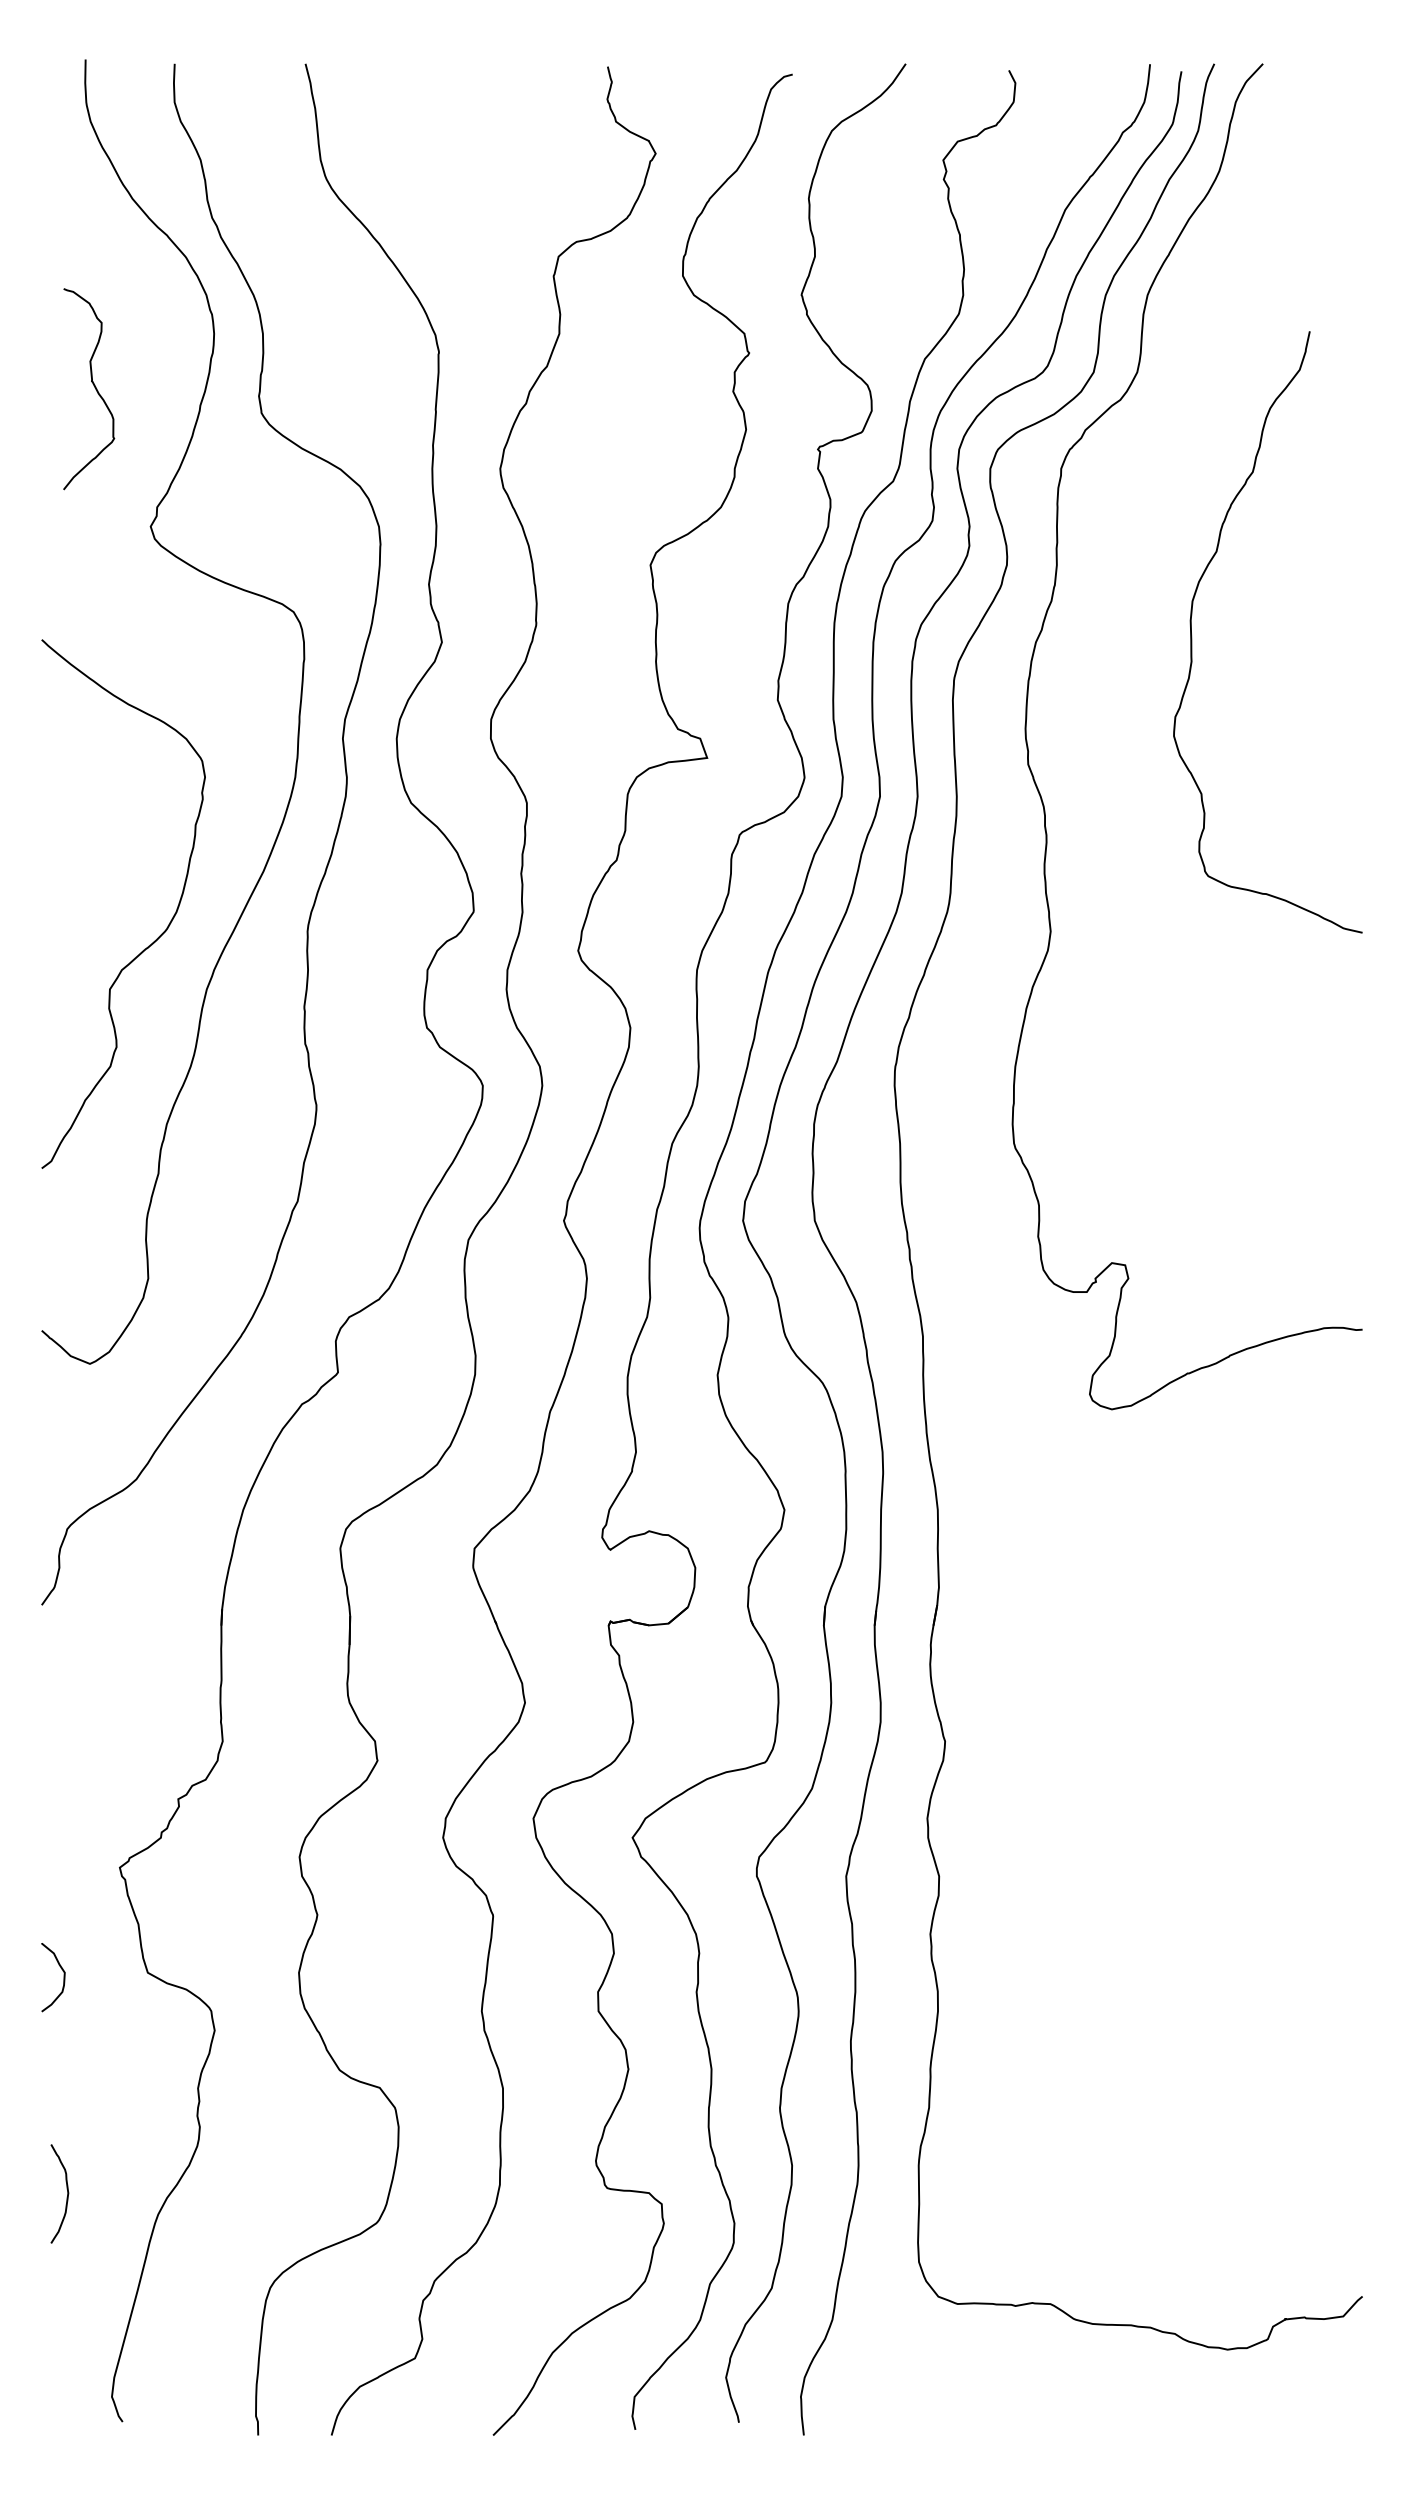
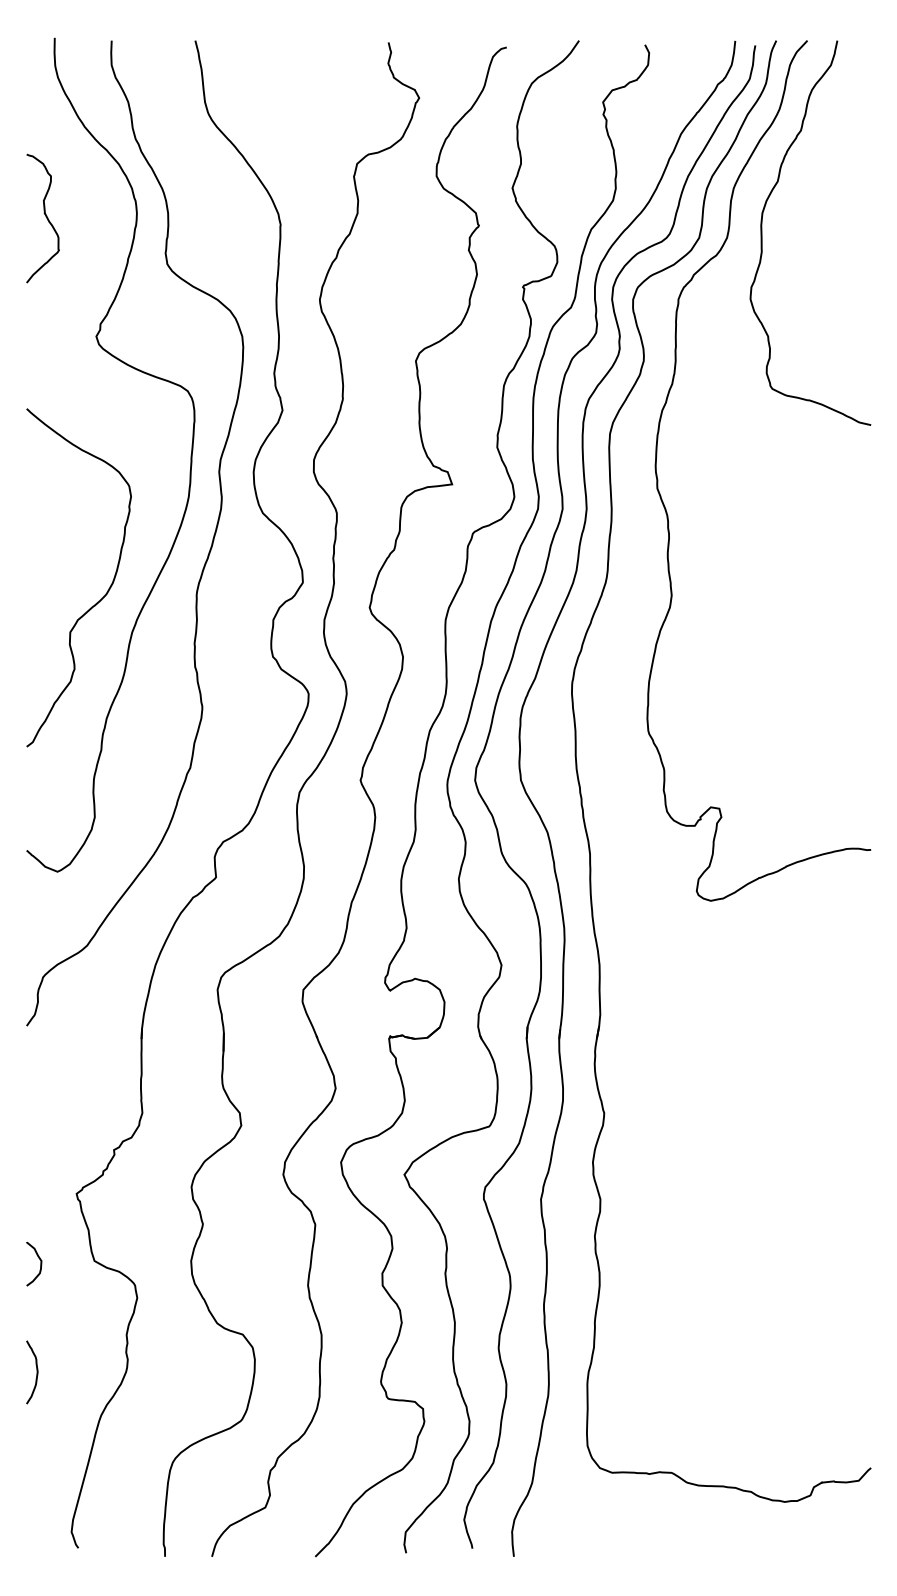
curve: (93, 385) -> (45, 216), moved
curve: (1192, 631) -> (762, 232), moved
curve: (66, 2194) -> (36, 1372), moved

